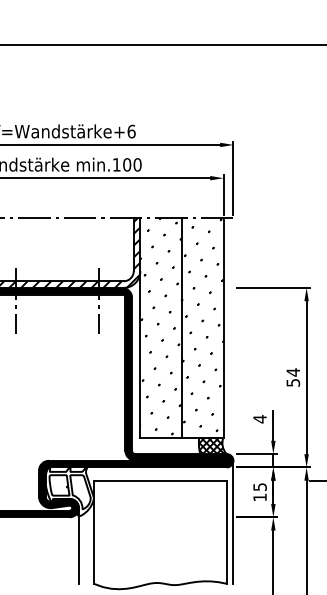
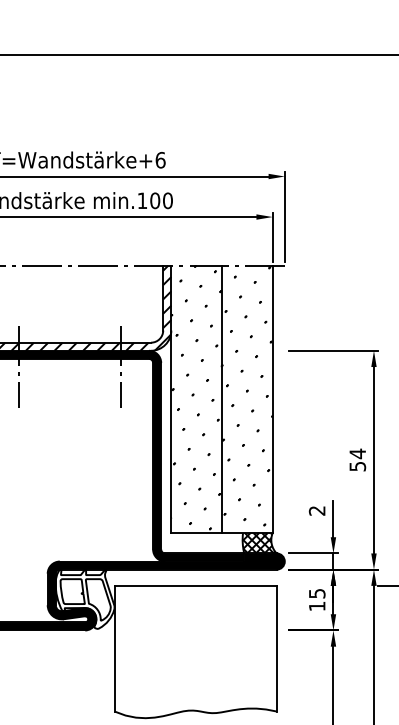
text: (259, 419) -> (316, 511), 4 -> 2
line: (233, 521) -> (284, 635), removed
line: (78, 545) -> (95, 664), removed

